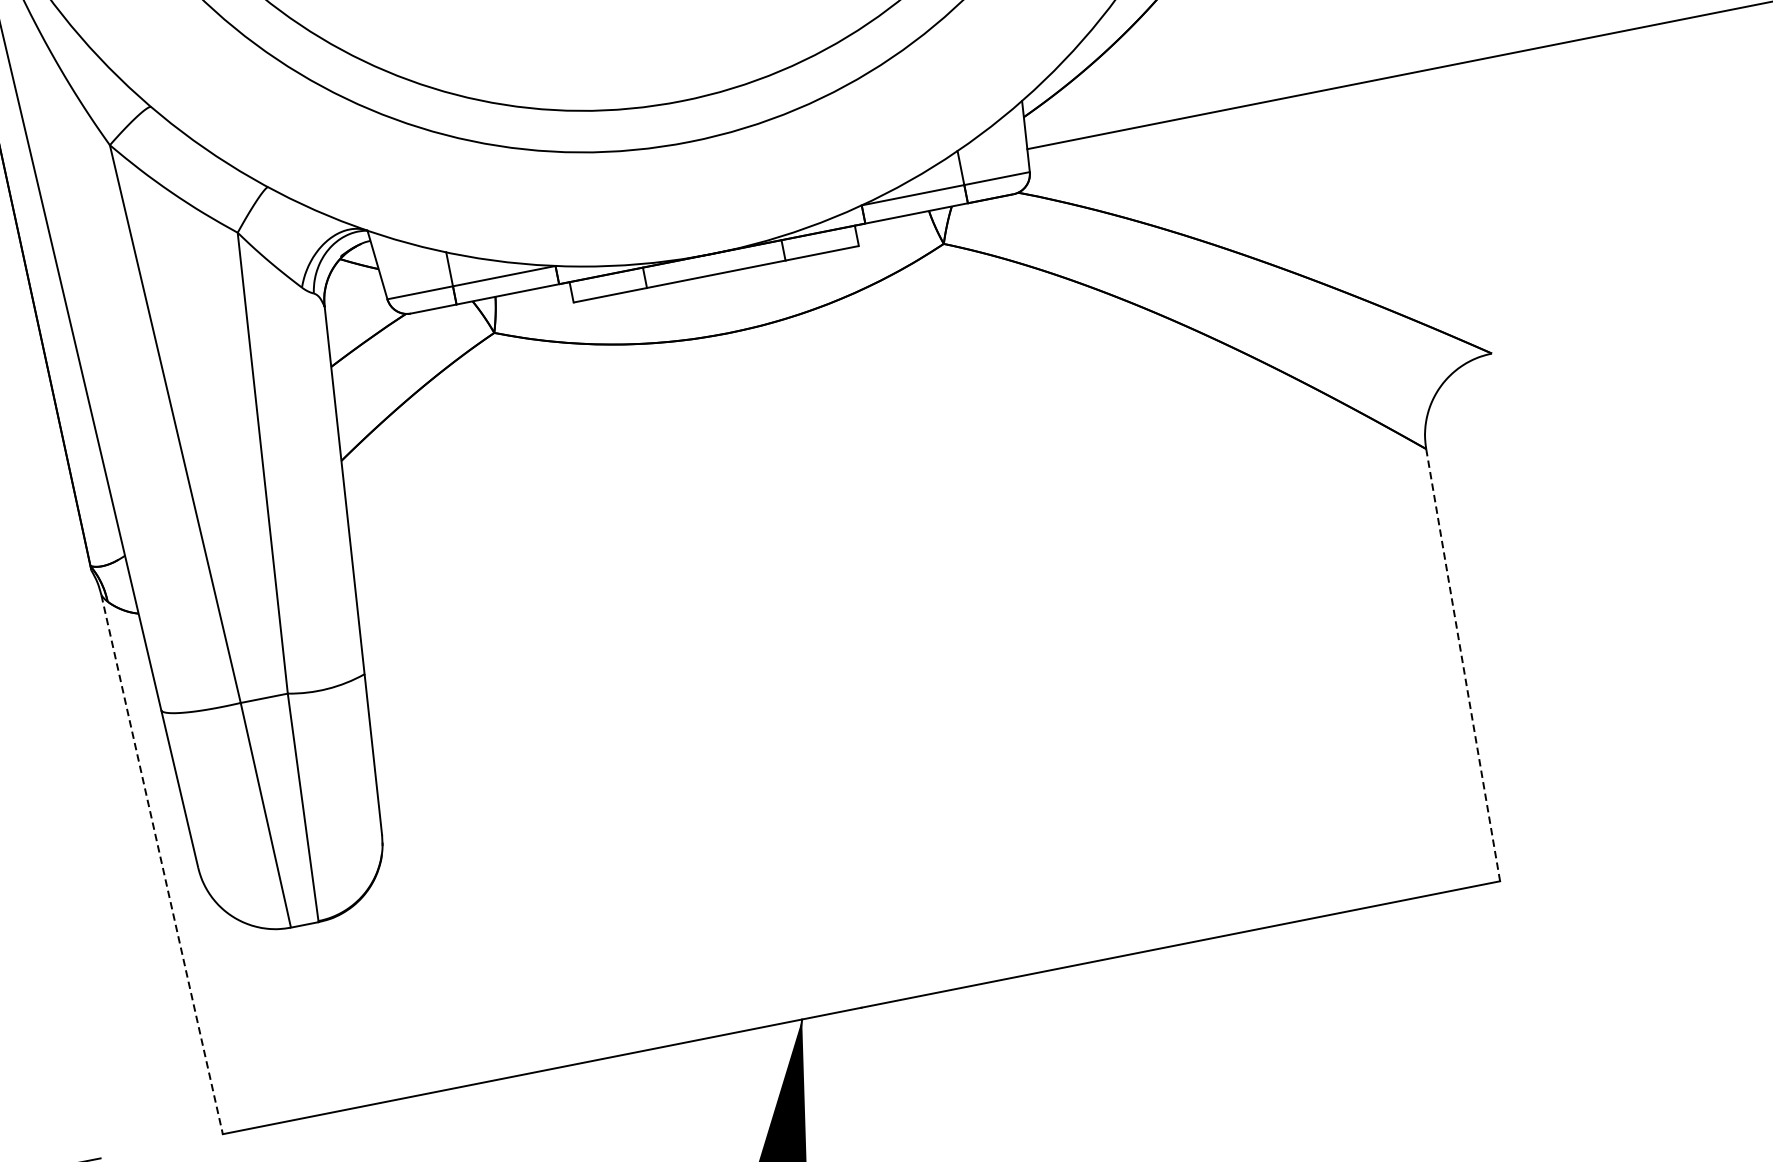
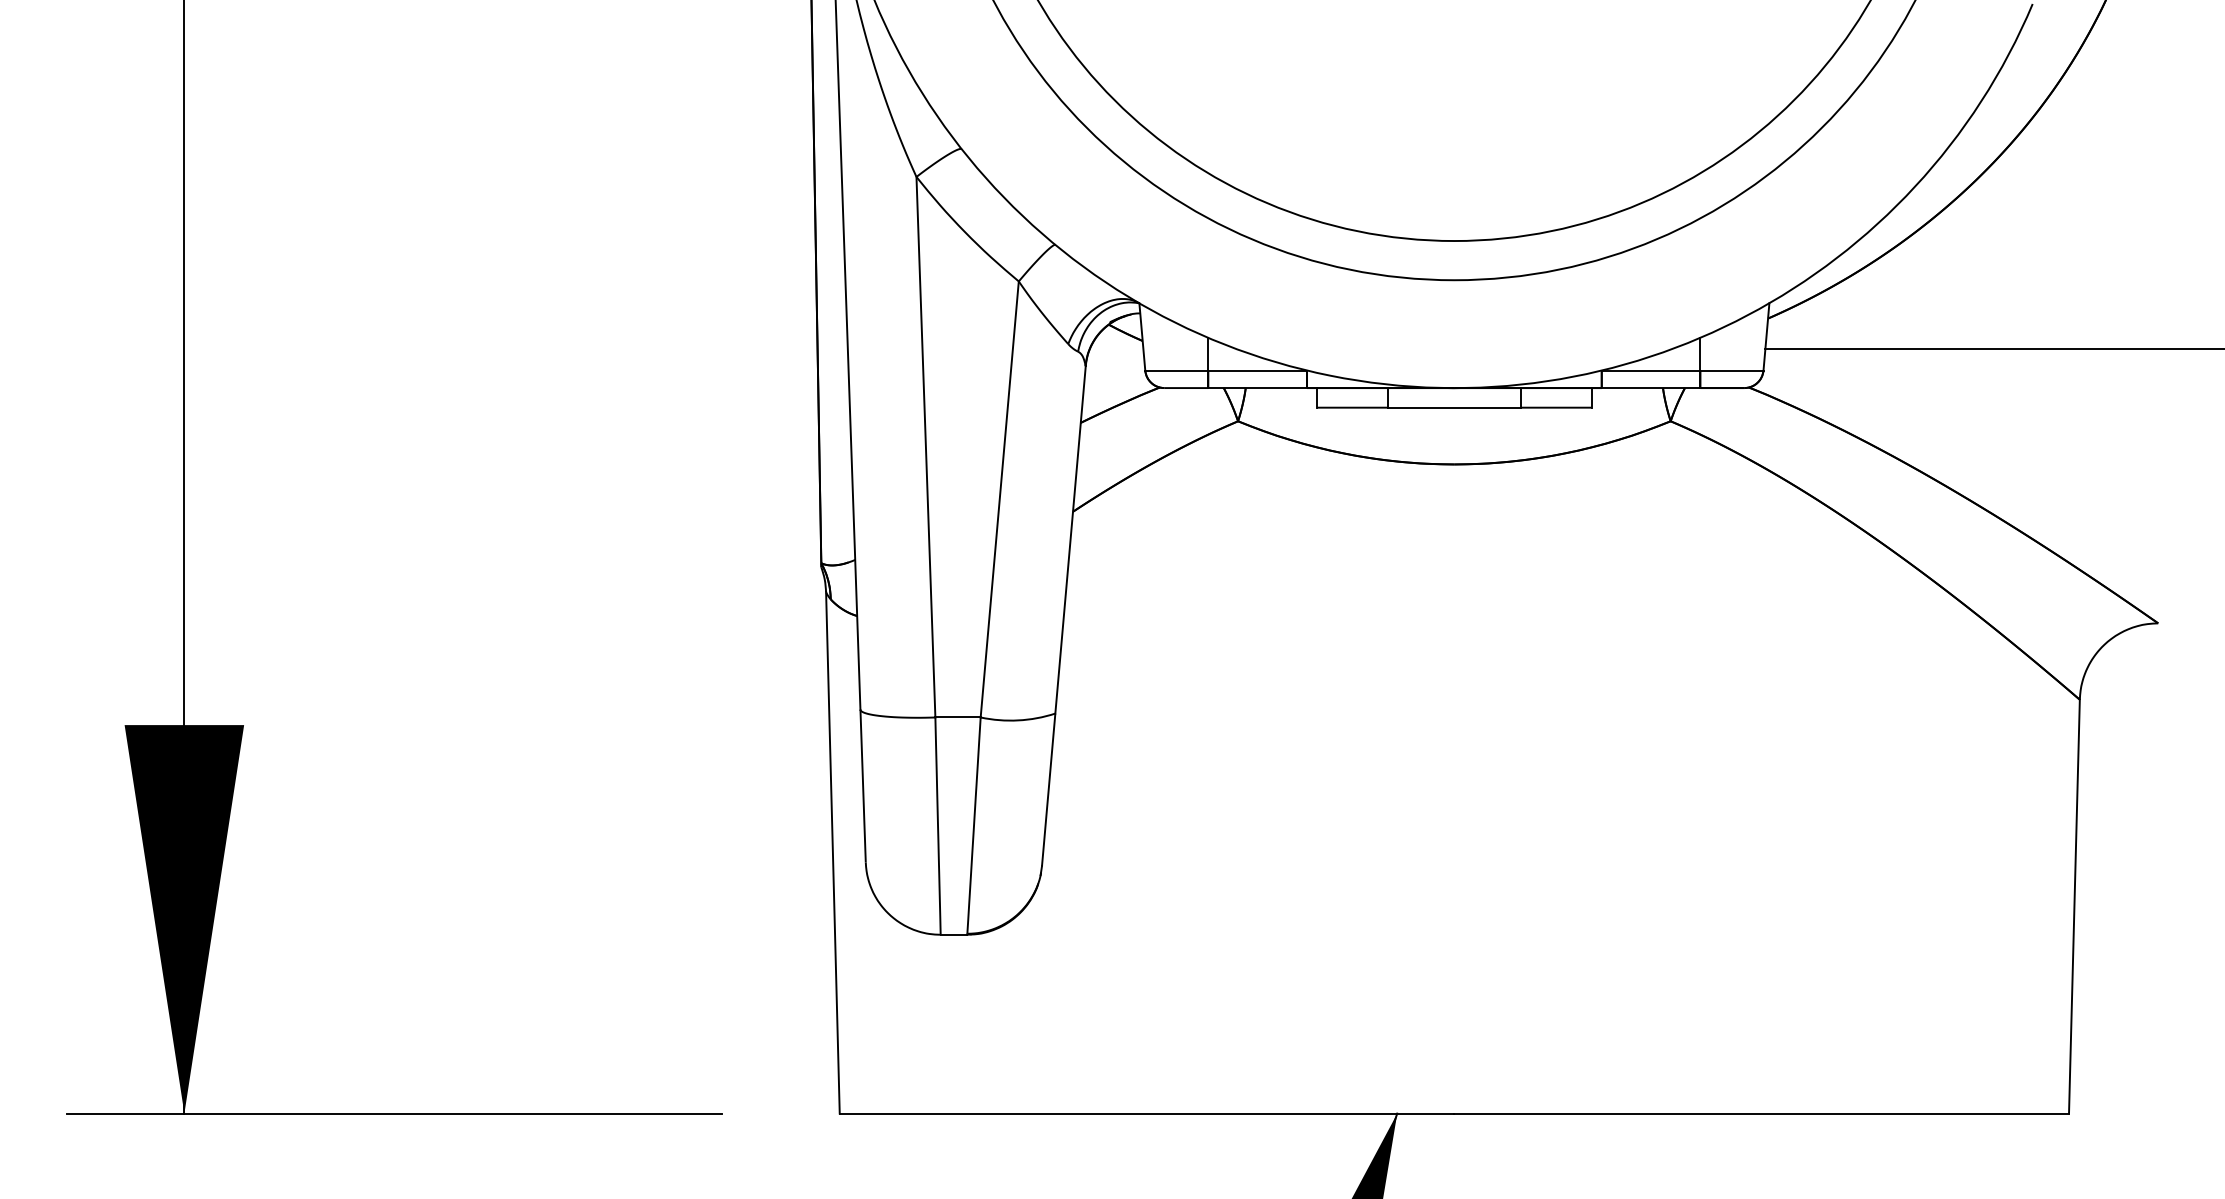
line: (1463, 664) -> (2074, 906), dashed -> solid
line: (161, 864) -> (832, 852), dashed -> solid

